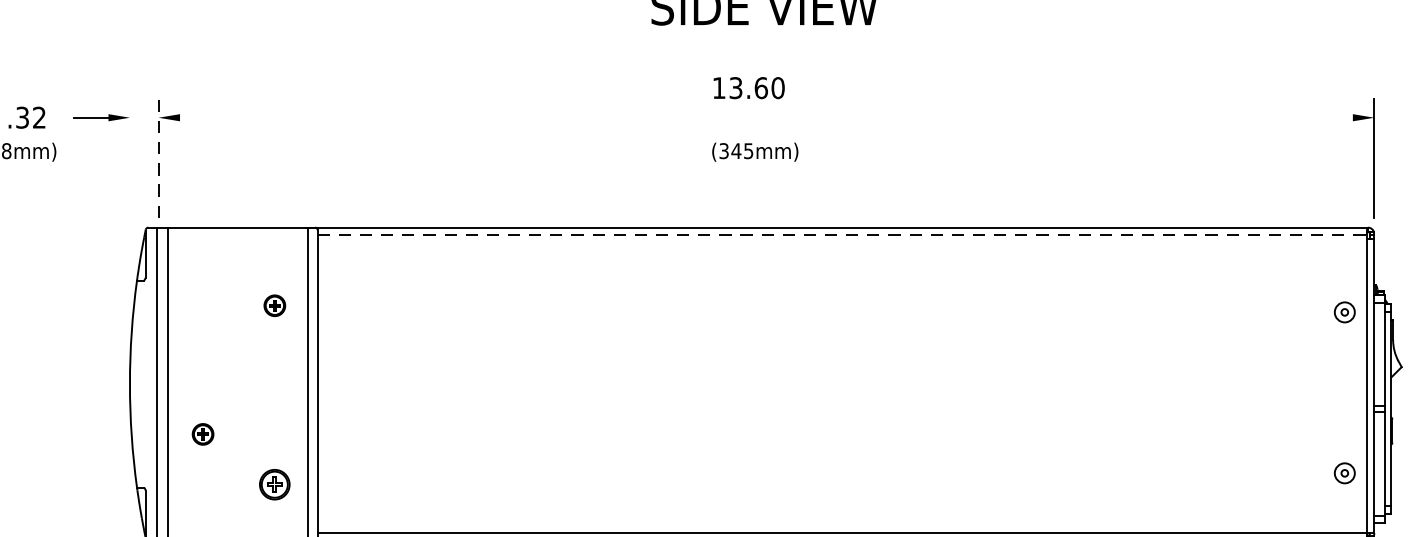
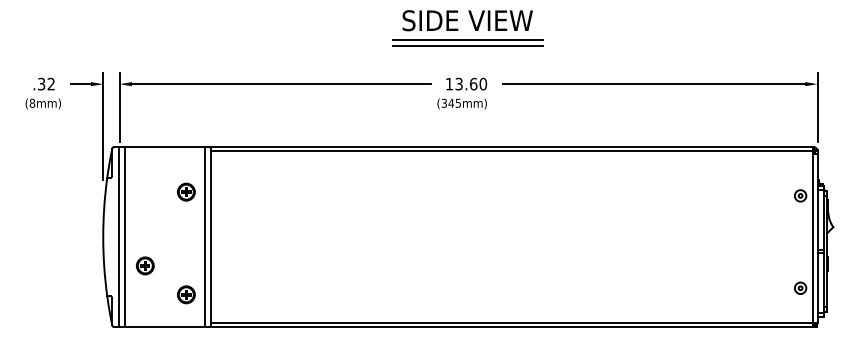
line: (764, 41) -> (467, 40), added
line: (764, 52) -> (467, 46), added
text: (748, 86) -> (466, 83), moved
line: (438, 118) -> (280, 84), added
line: (1088, 118) -> (653, 84), added
line: (158, 156) -> (119, 106), dashed -> solid
line: (130, 191) -> (103, 126), added
line: (842, 235) -> (512, 151), dashed -> solid
part: (274, 304) -> (186, 191), size x1.43
part: (201, 433) -> (144, 265), size x1.43

